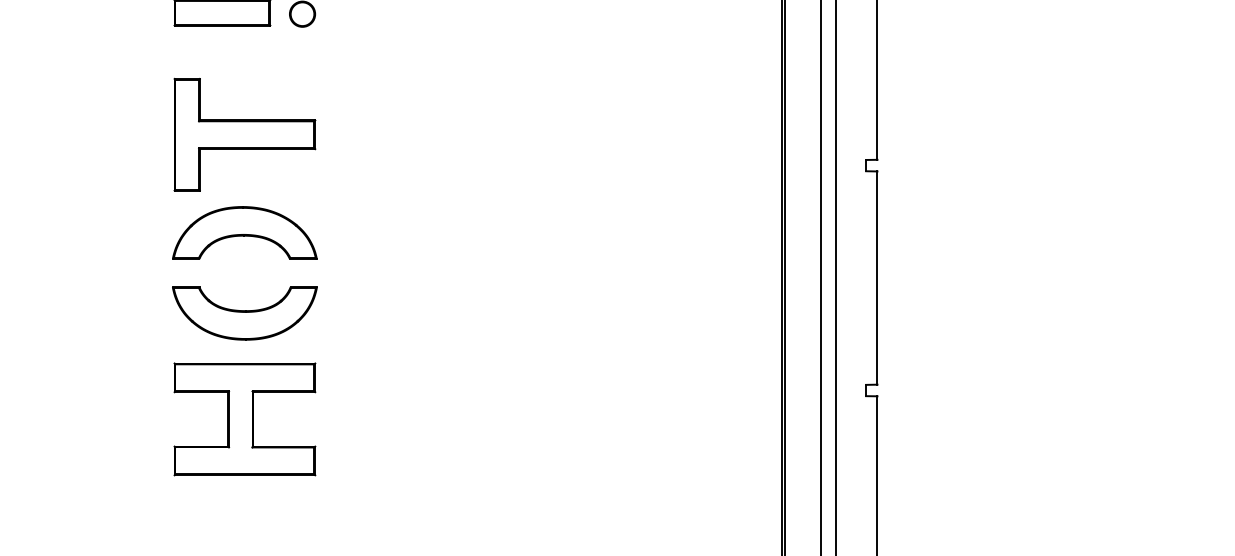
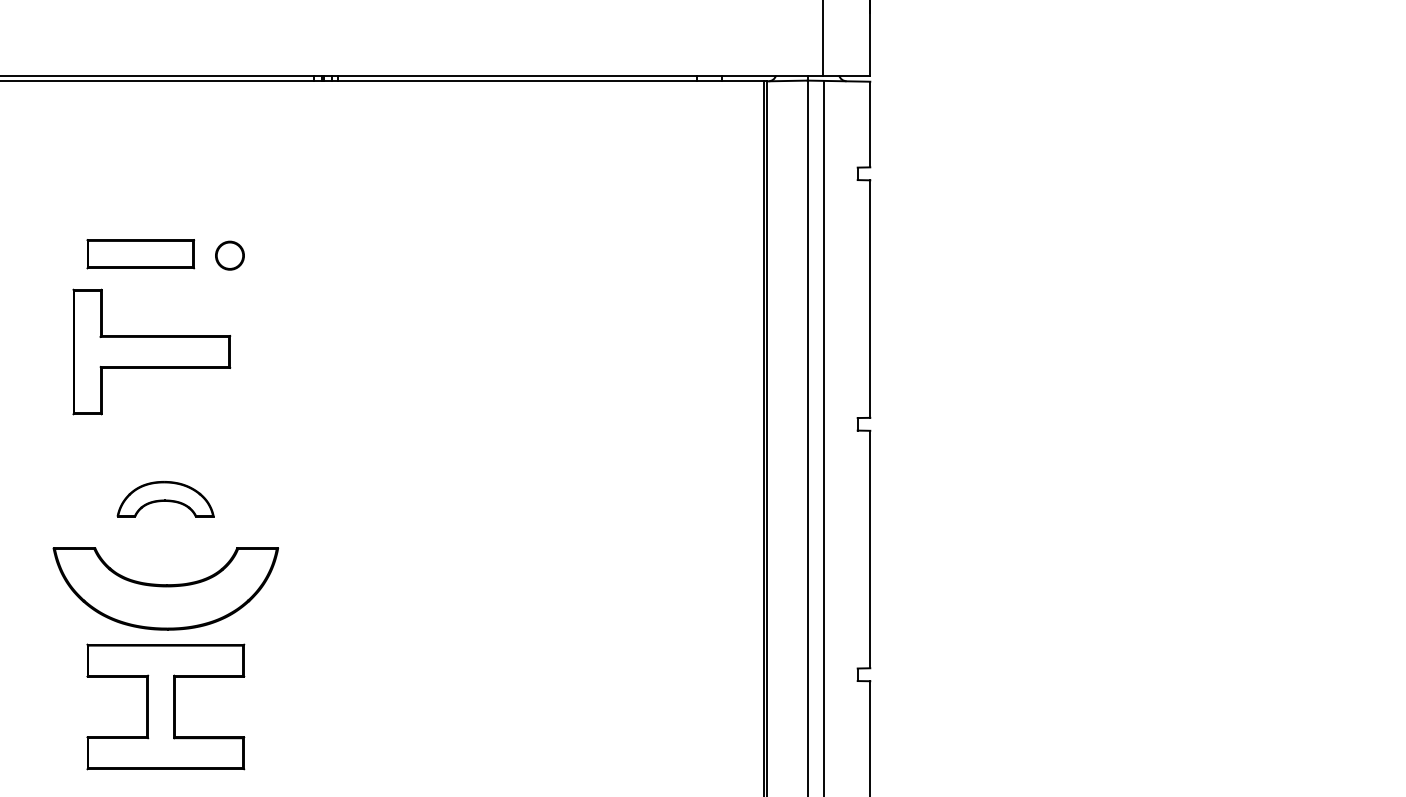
part: (244, 134) -> (151, 351), moved
part: (244, 232) -> (165, 498), size x0.6
part: (244, 313) -> (165, 589), size x1.4

